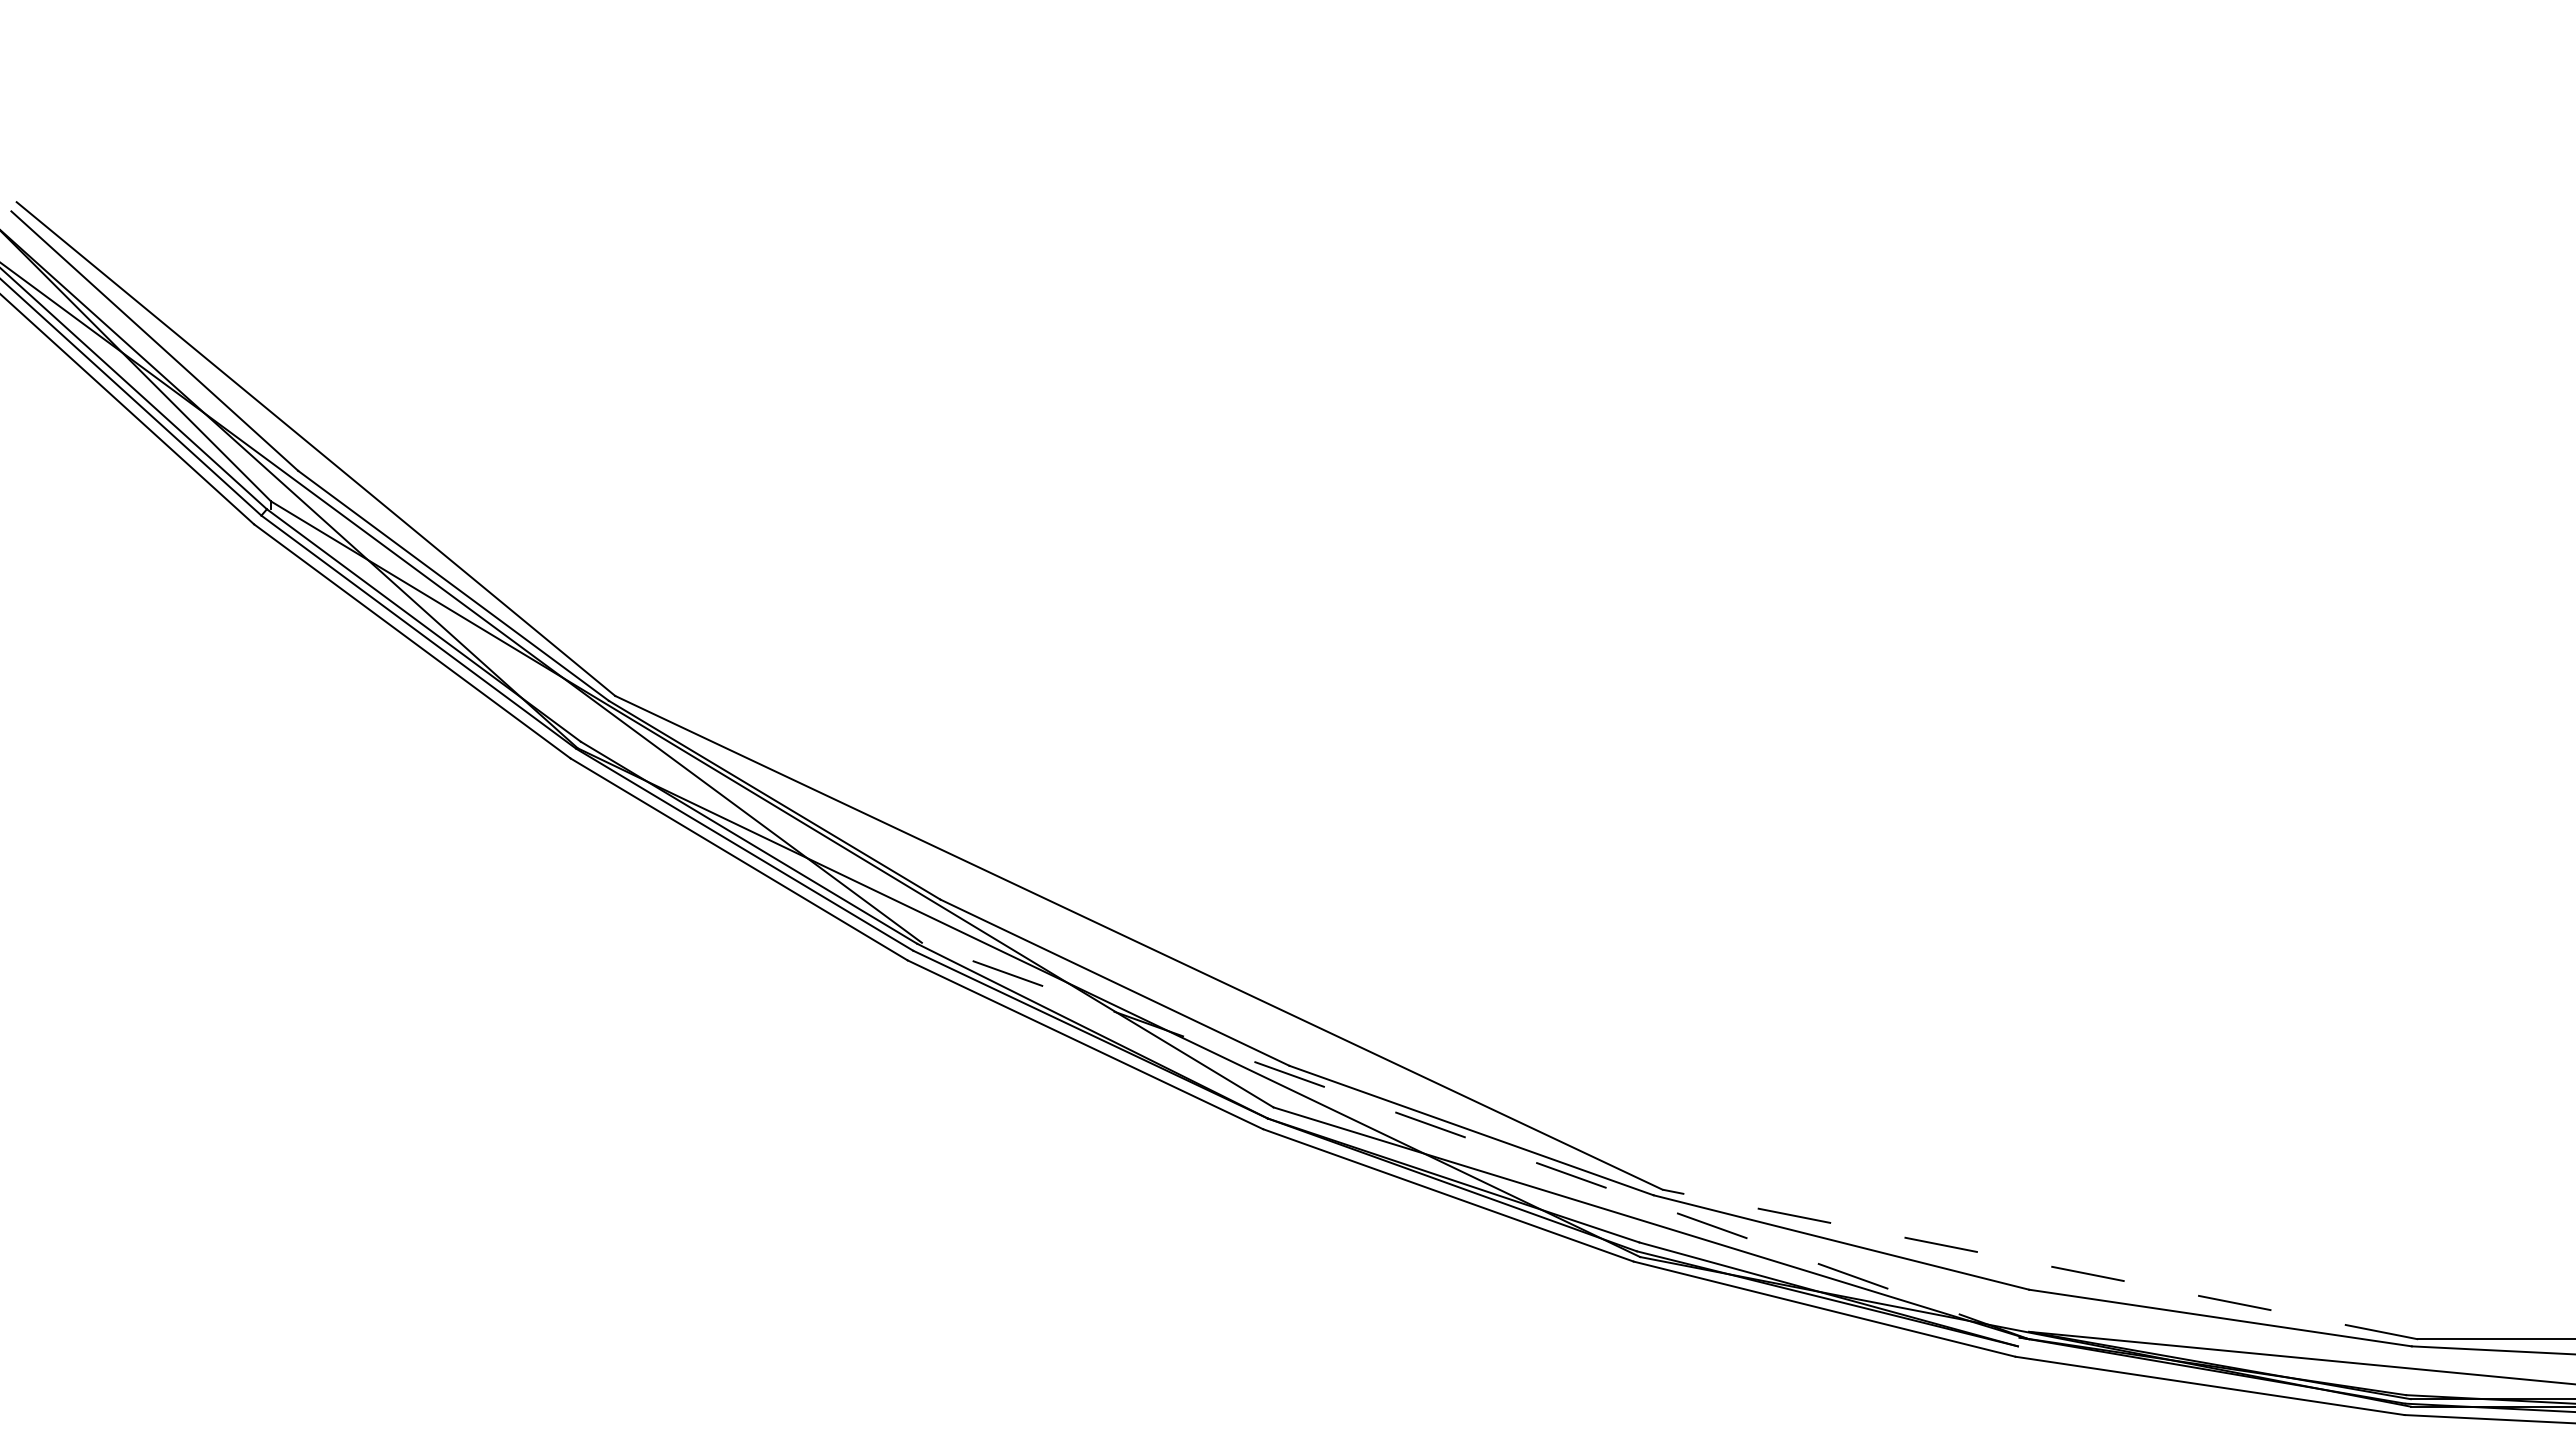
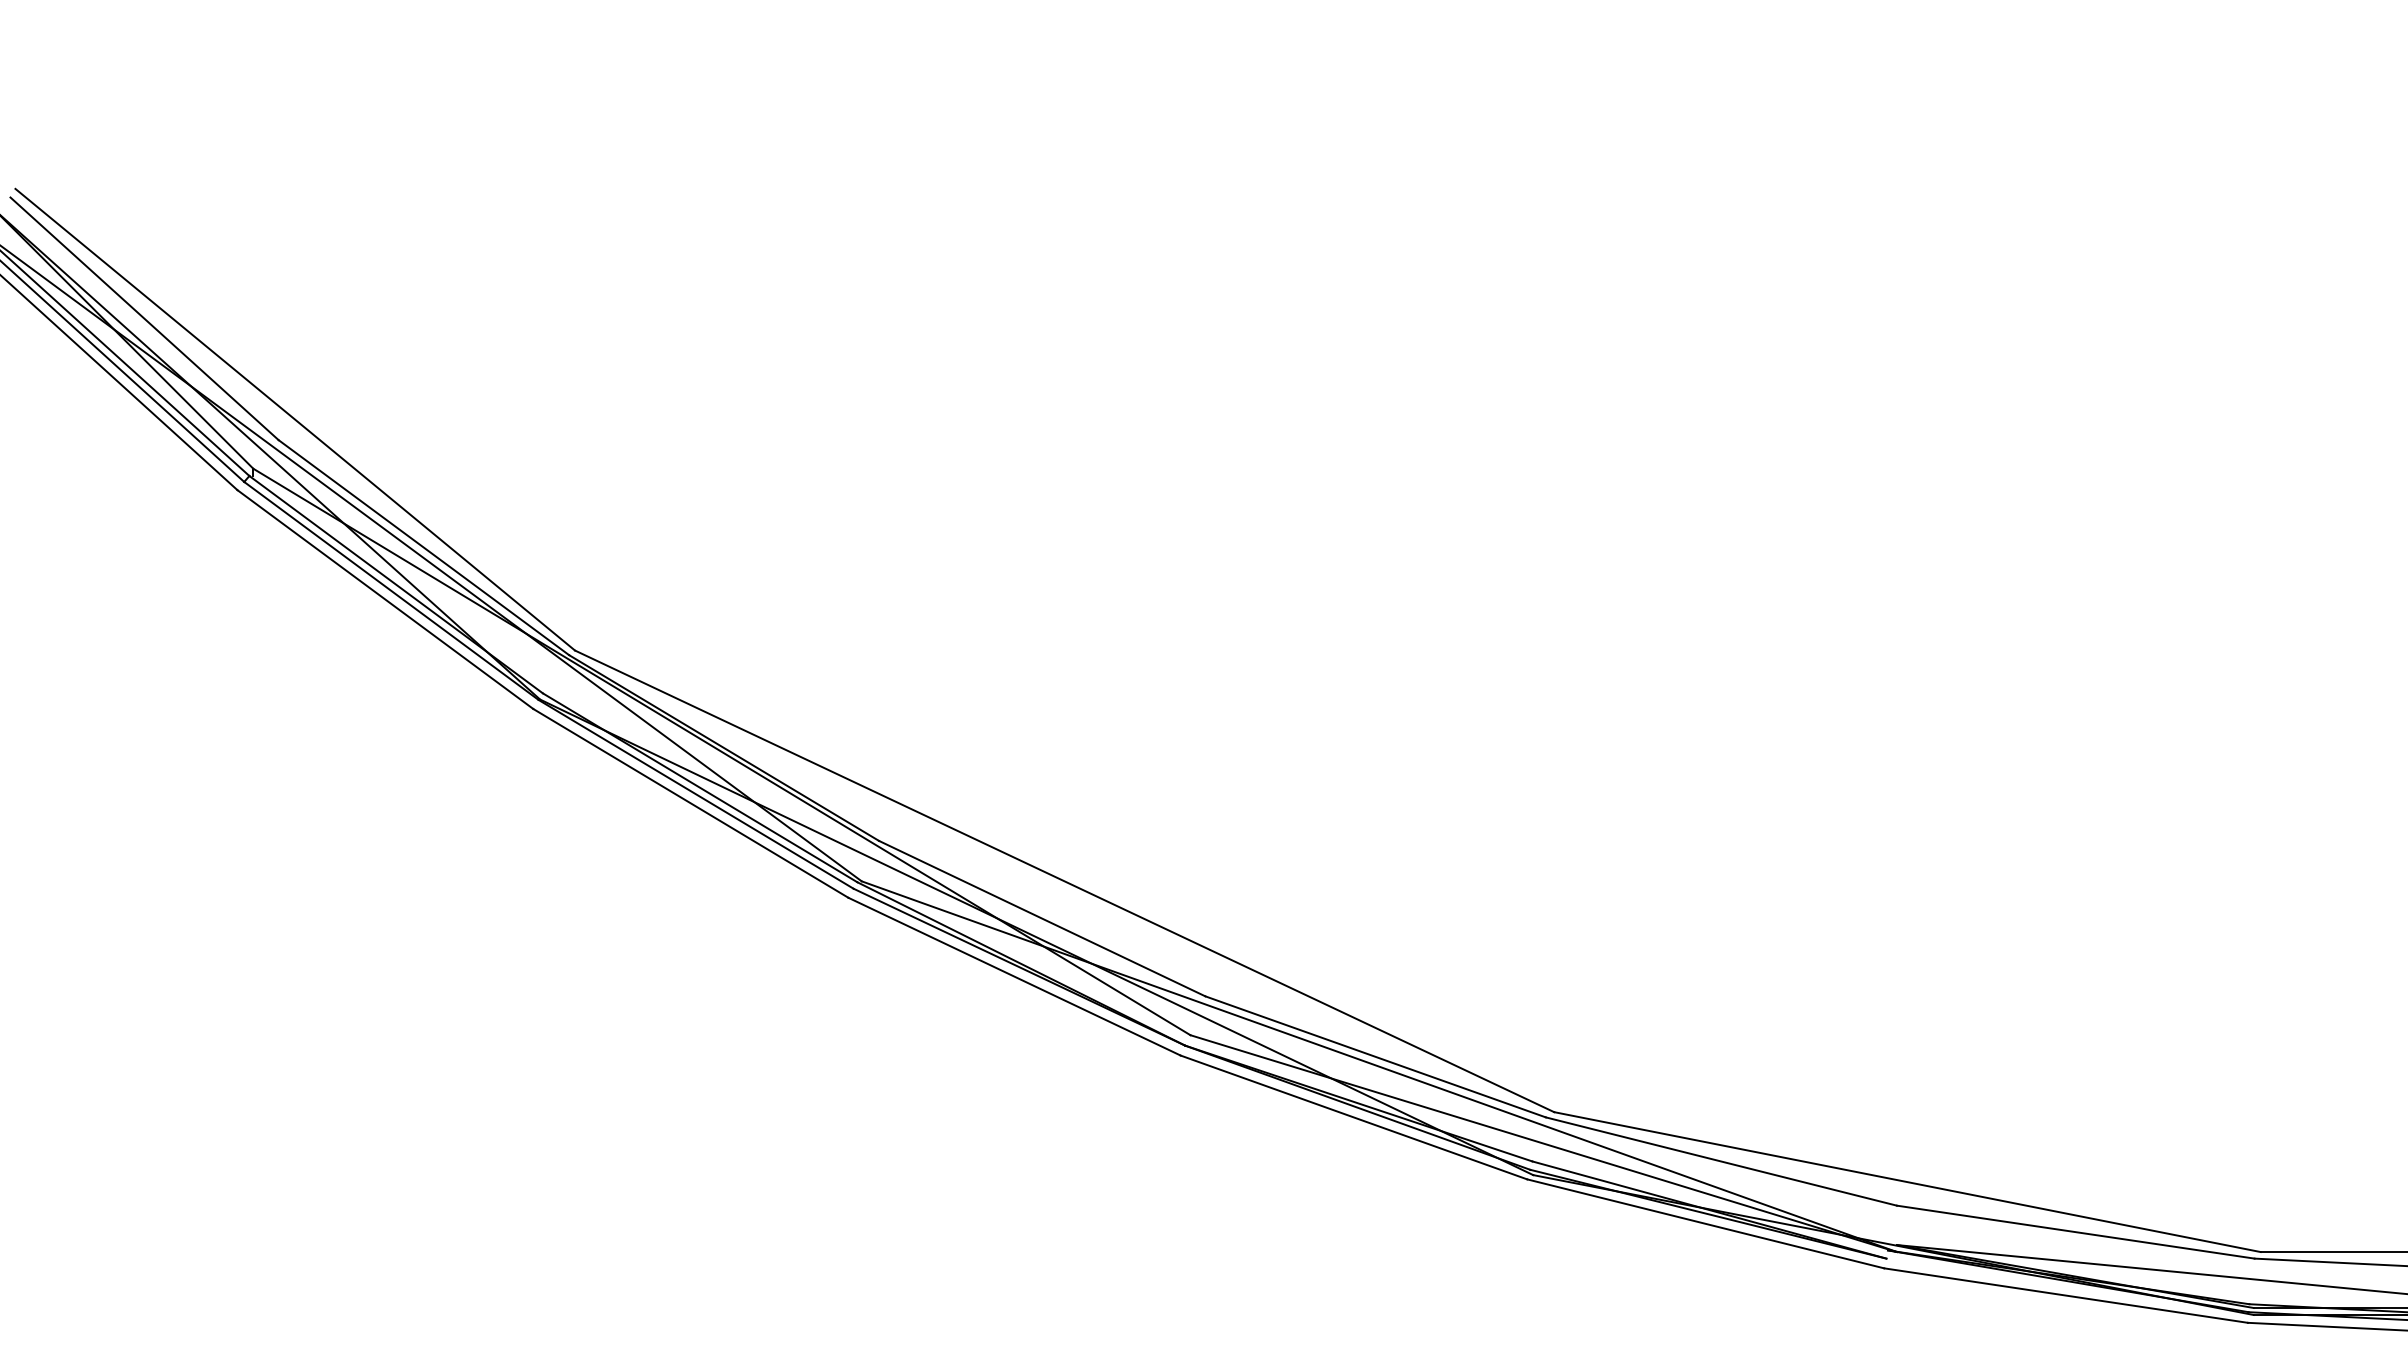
line: (1475, 1140) -> (1379, 1066), dashed -> solid
line: (2039, 1264) -> (1906, 1182), dashed -> solid

